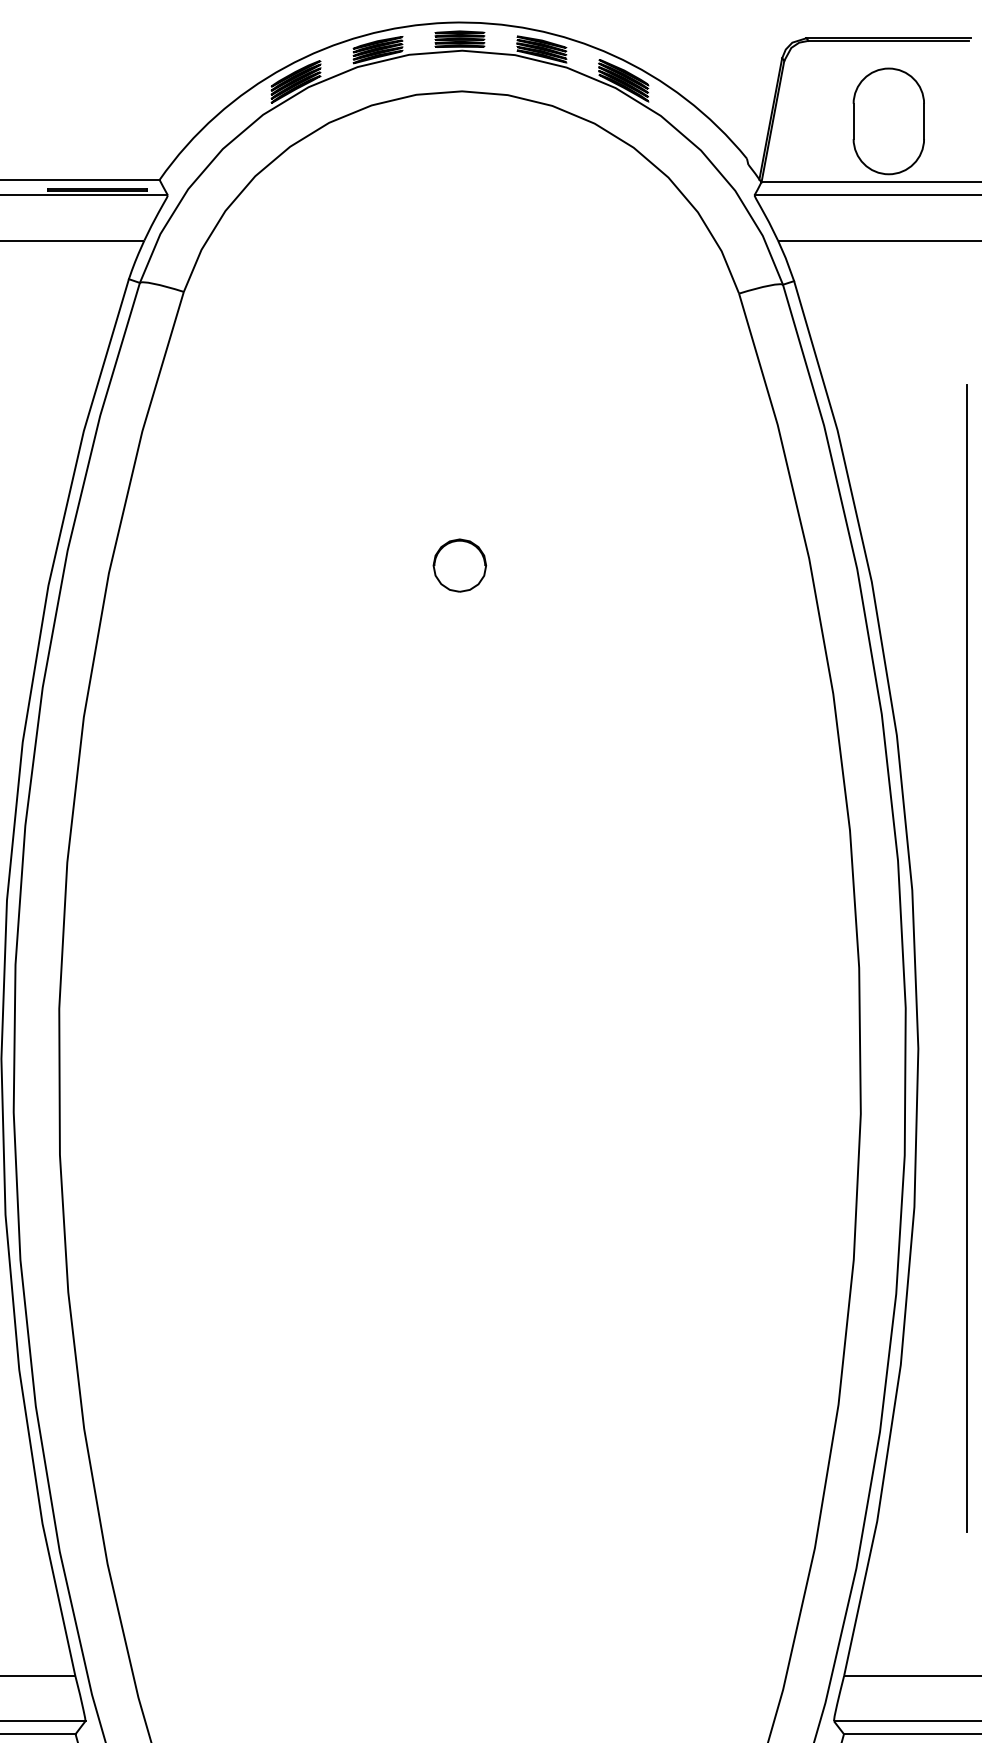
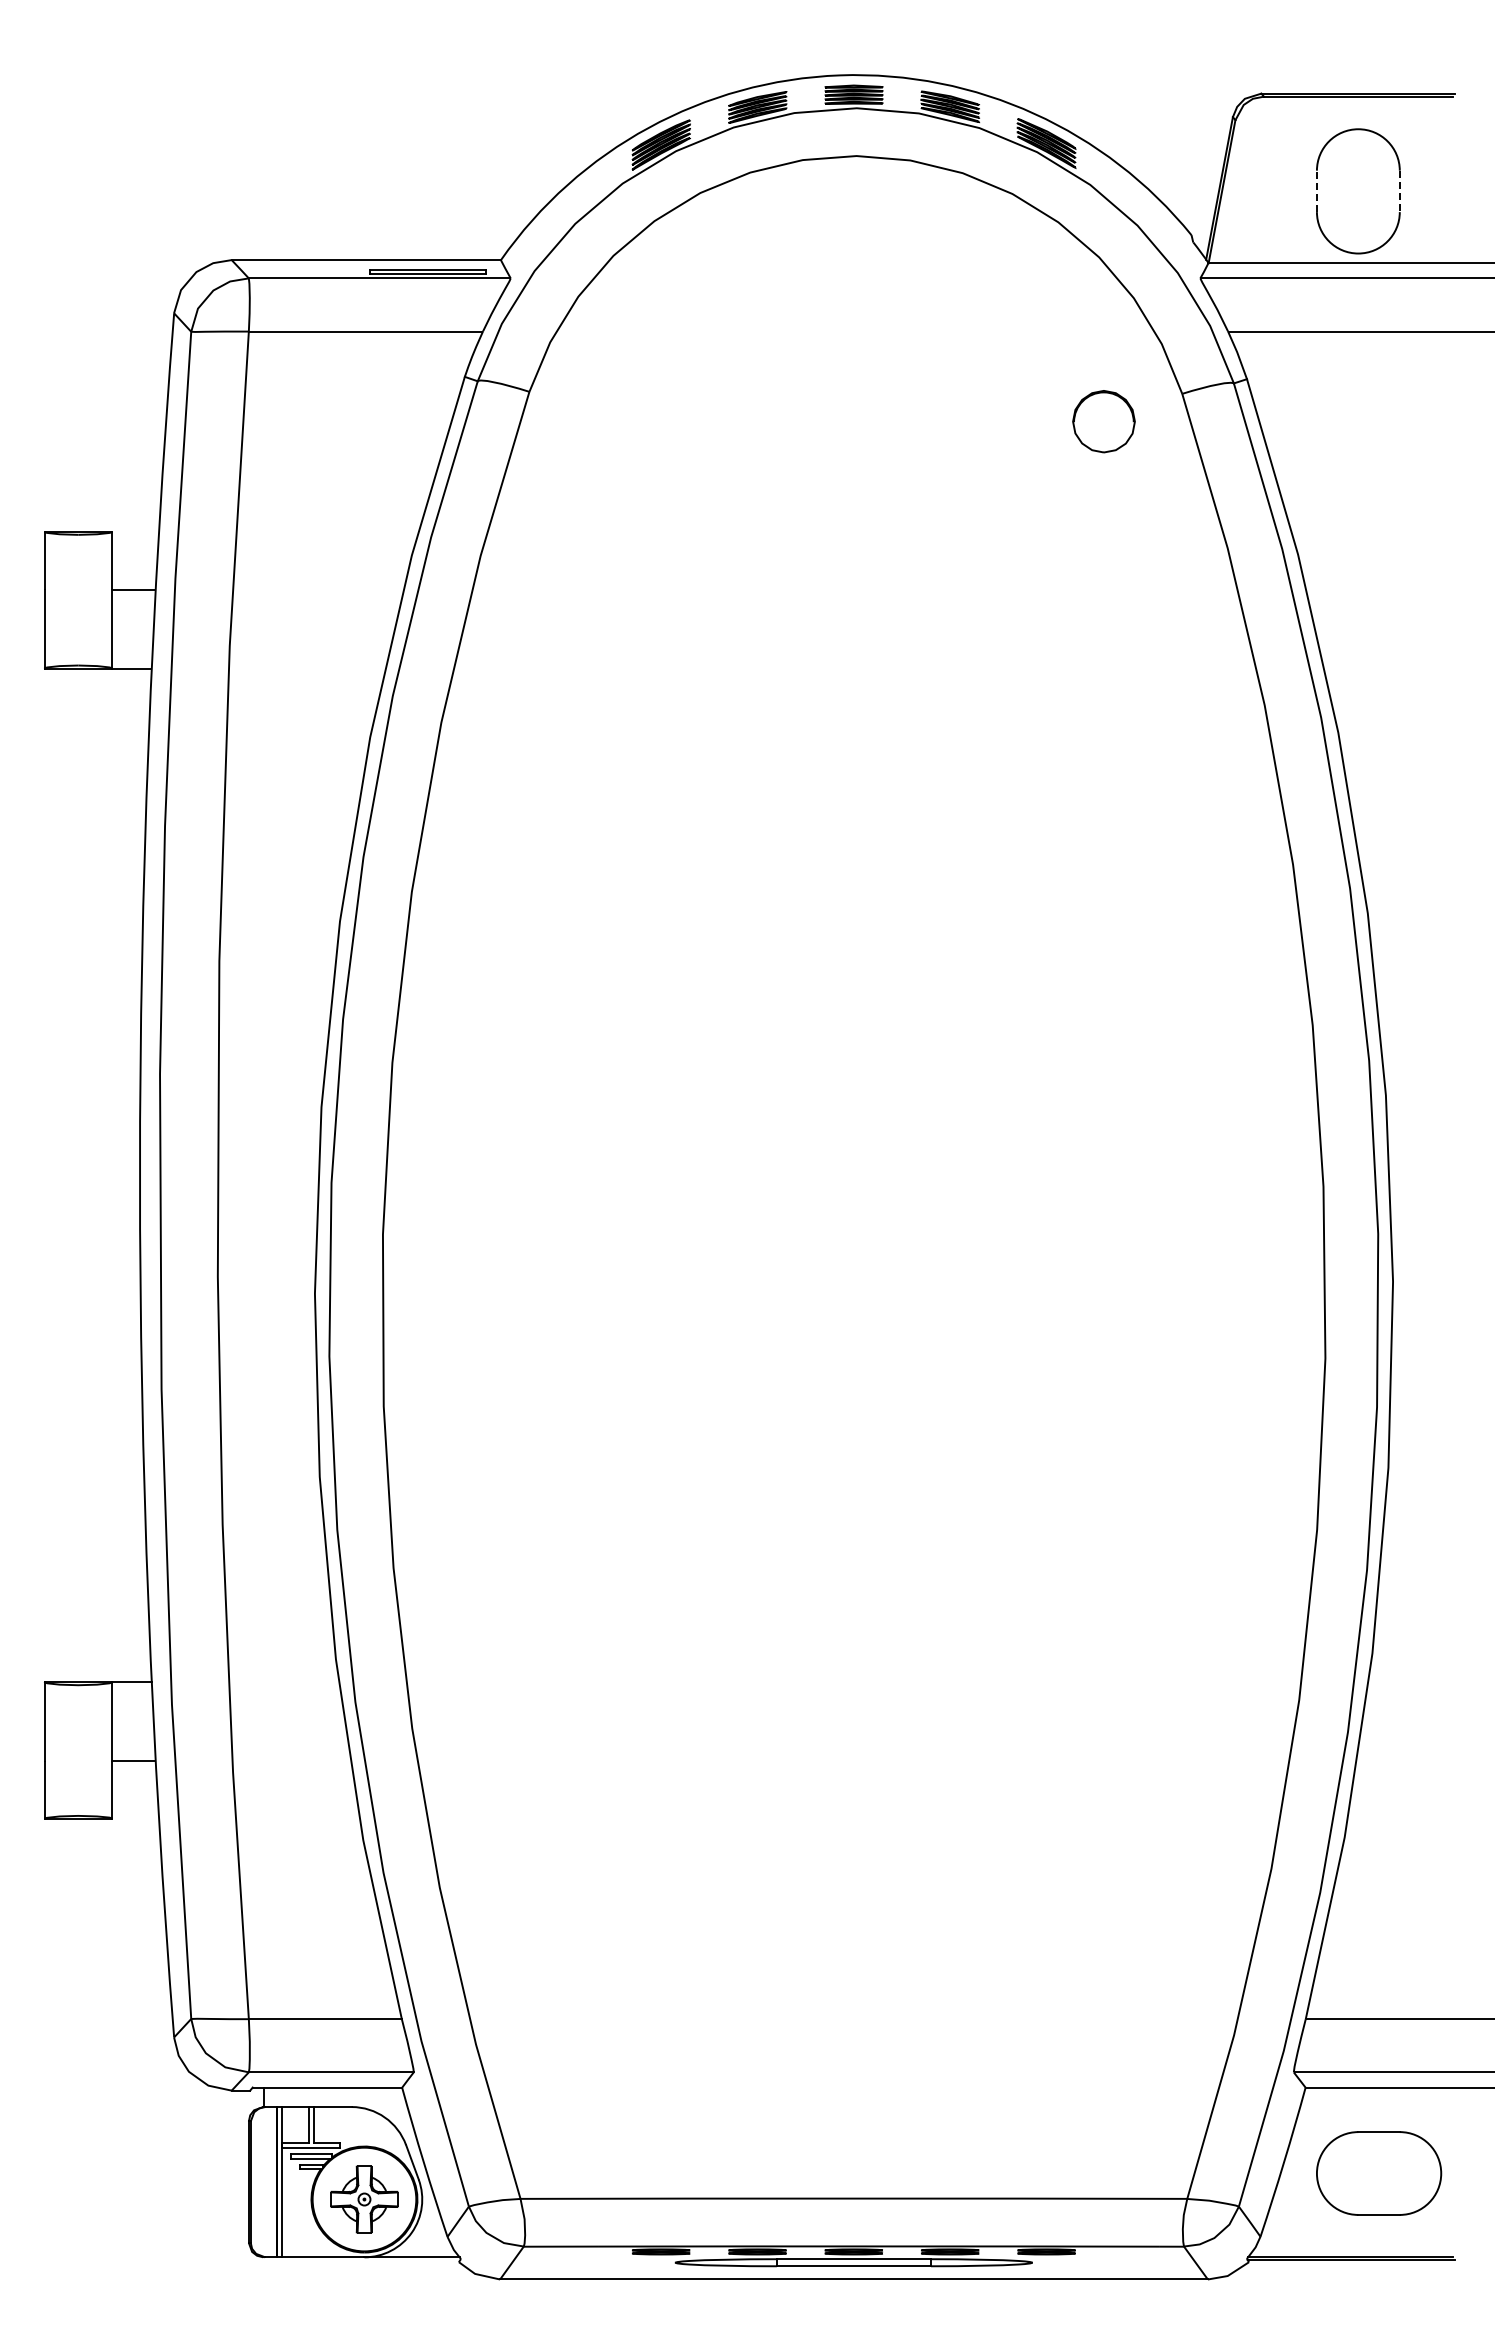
line: (853, 121) -> (1316, 191), solid -> dashed
line: (923, 121) -> (1399, 191), solid -> dashed
part: (459, 565) -> (1103, 421), moved
line: (967, 957) -> (1450, 1174), removed

